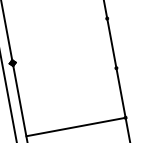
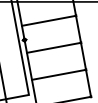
line: (58, 27) -> (49, 20), added
line: (67, 76) -> (54, 47), added

